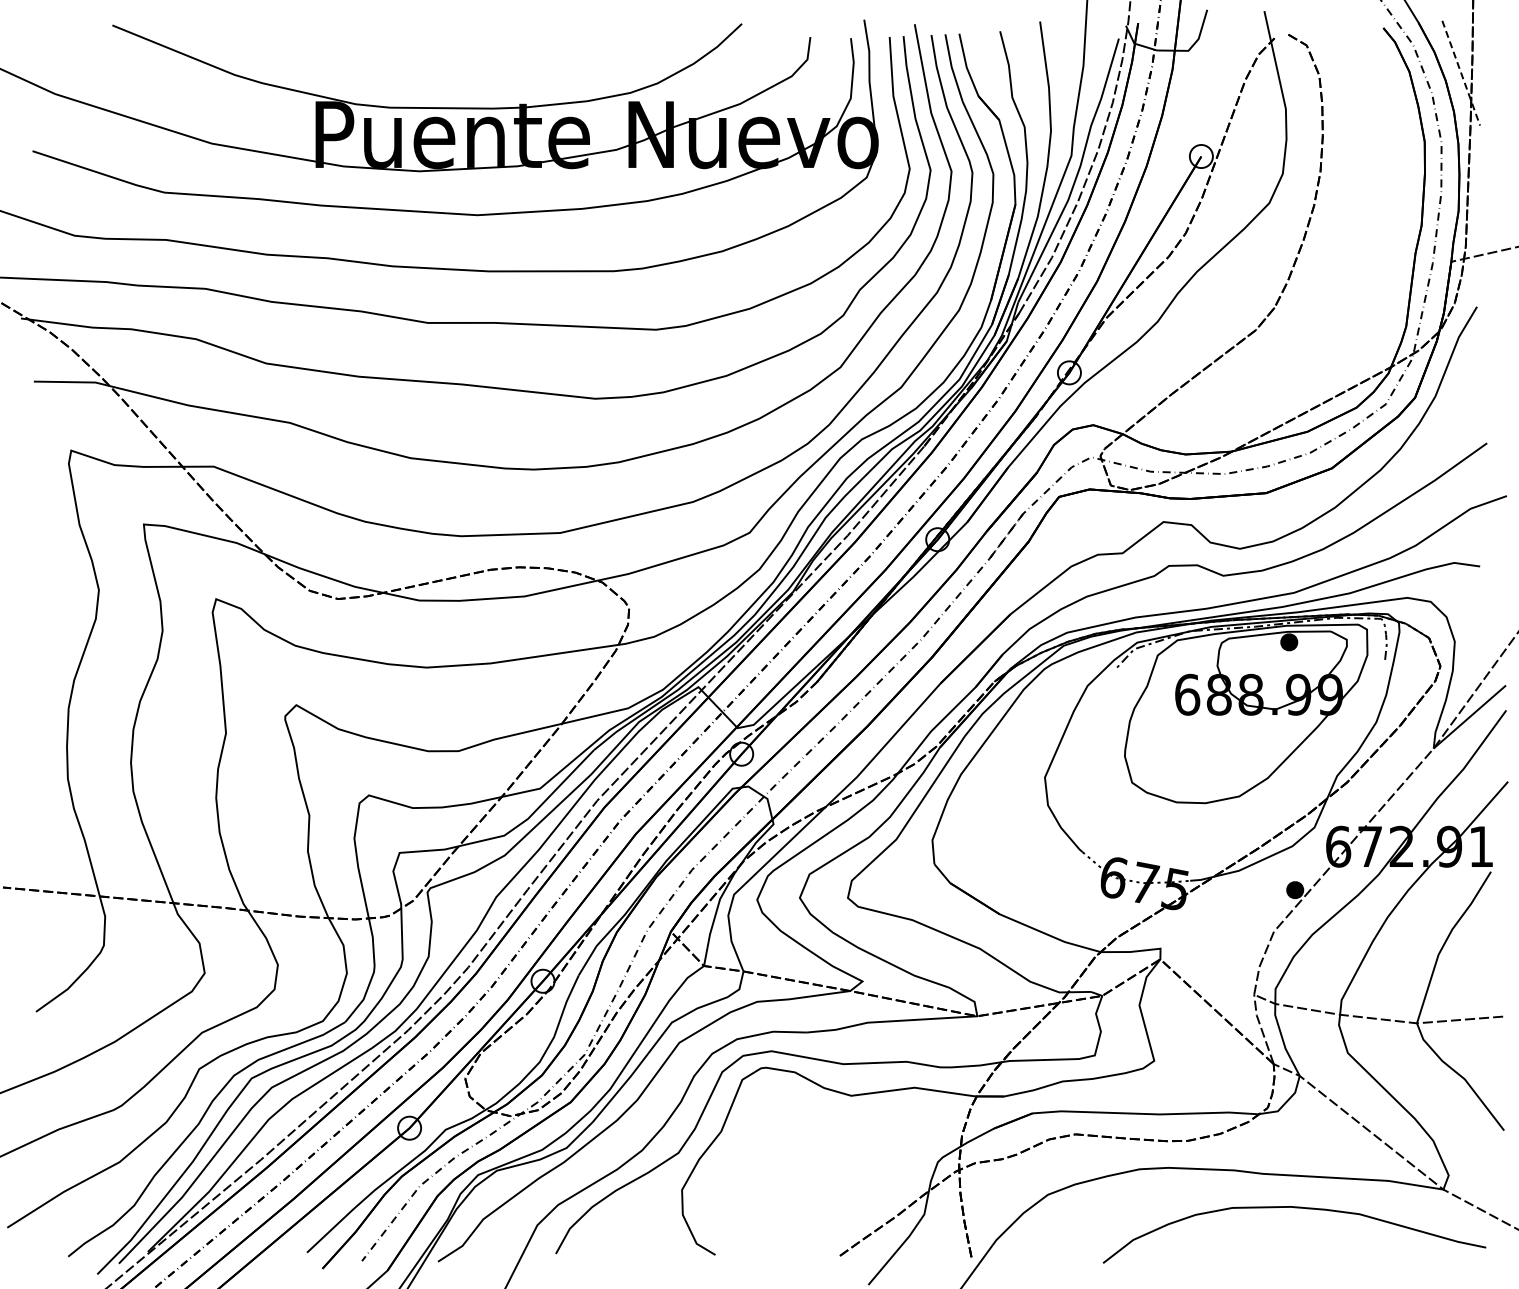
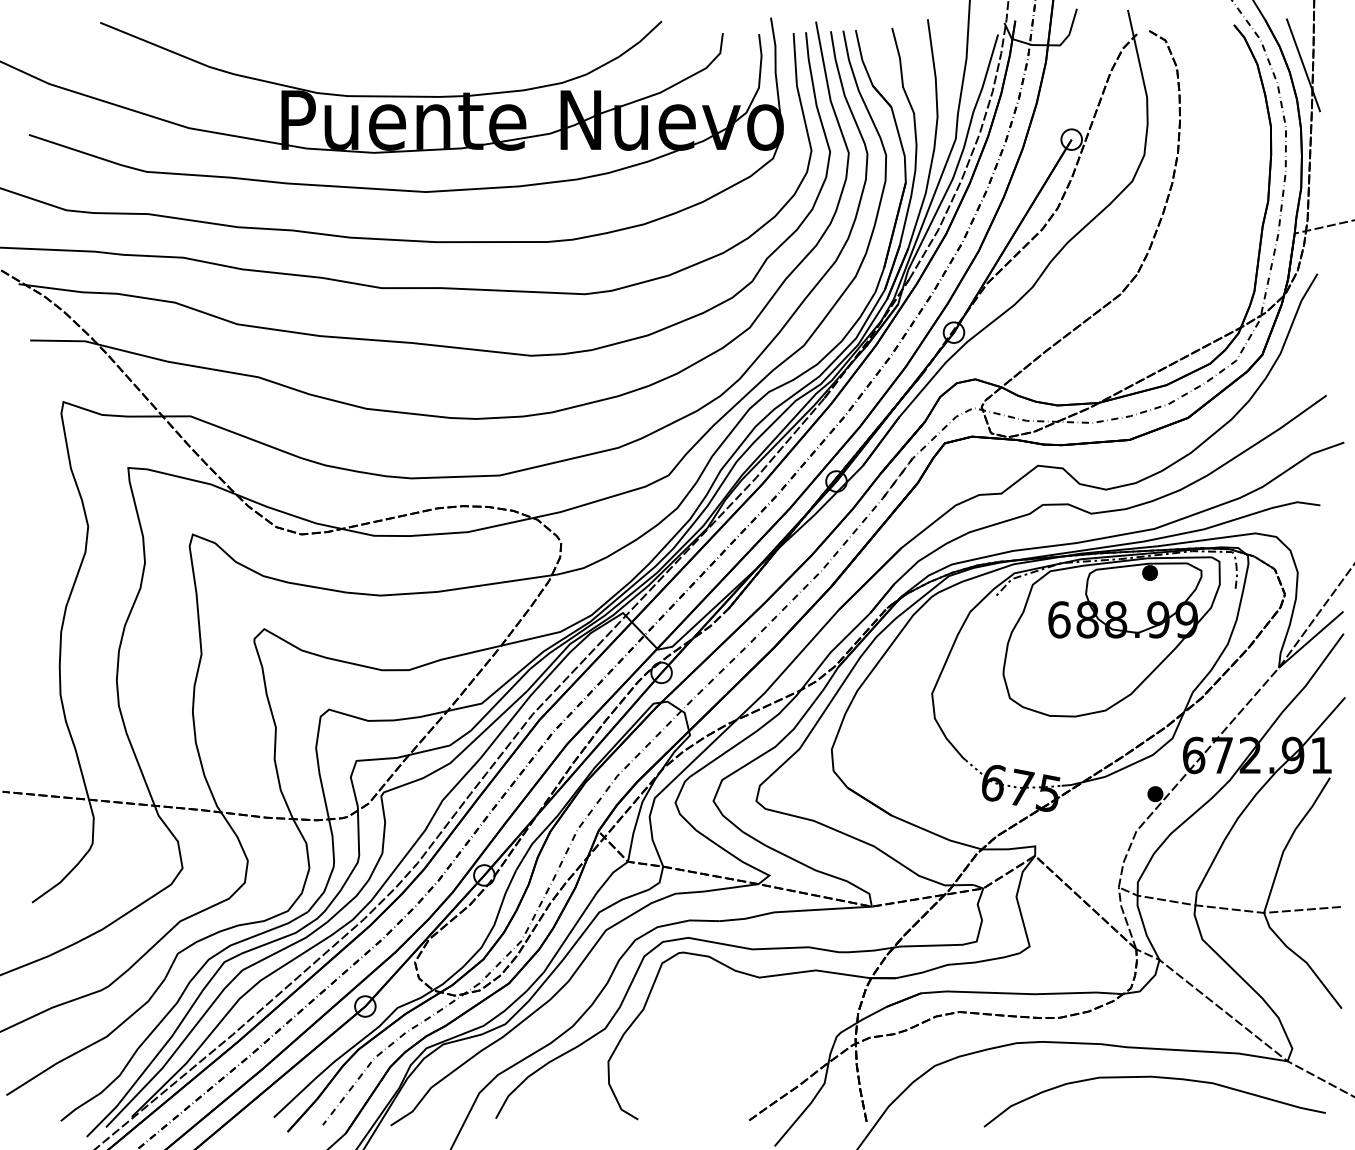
line: (1461, 73) -> (1303, 65), dashed -> solid

